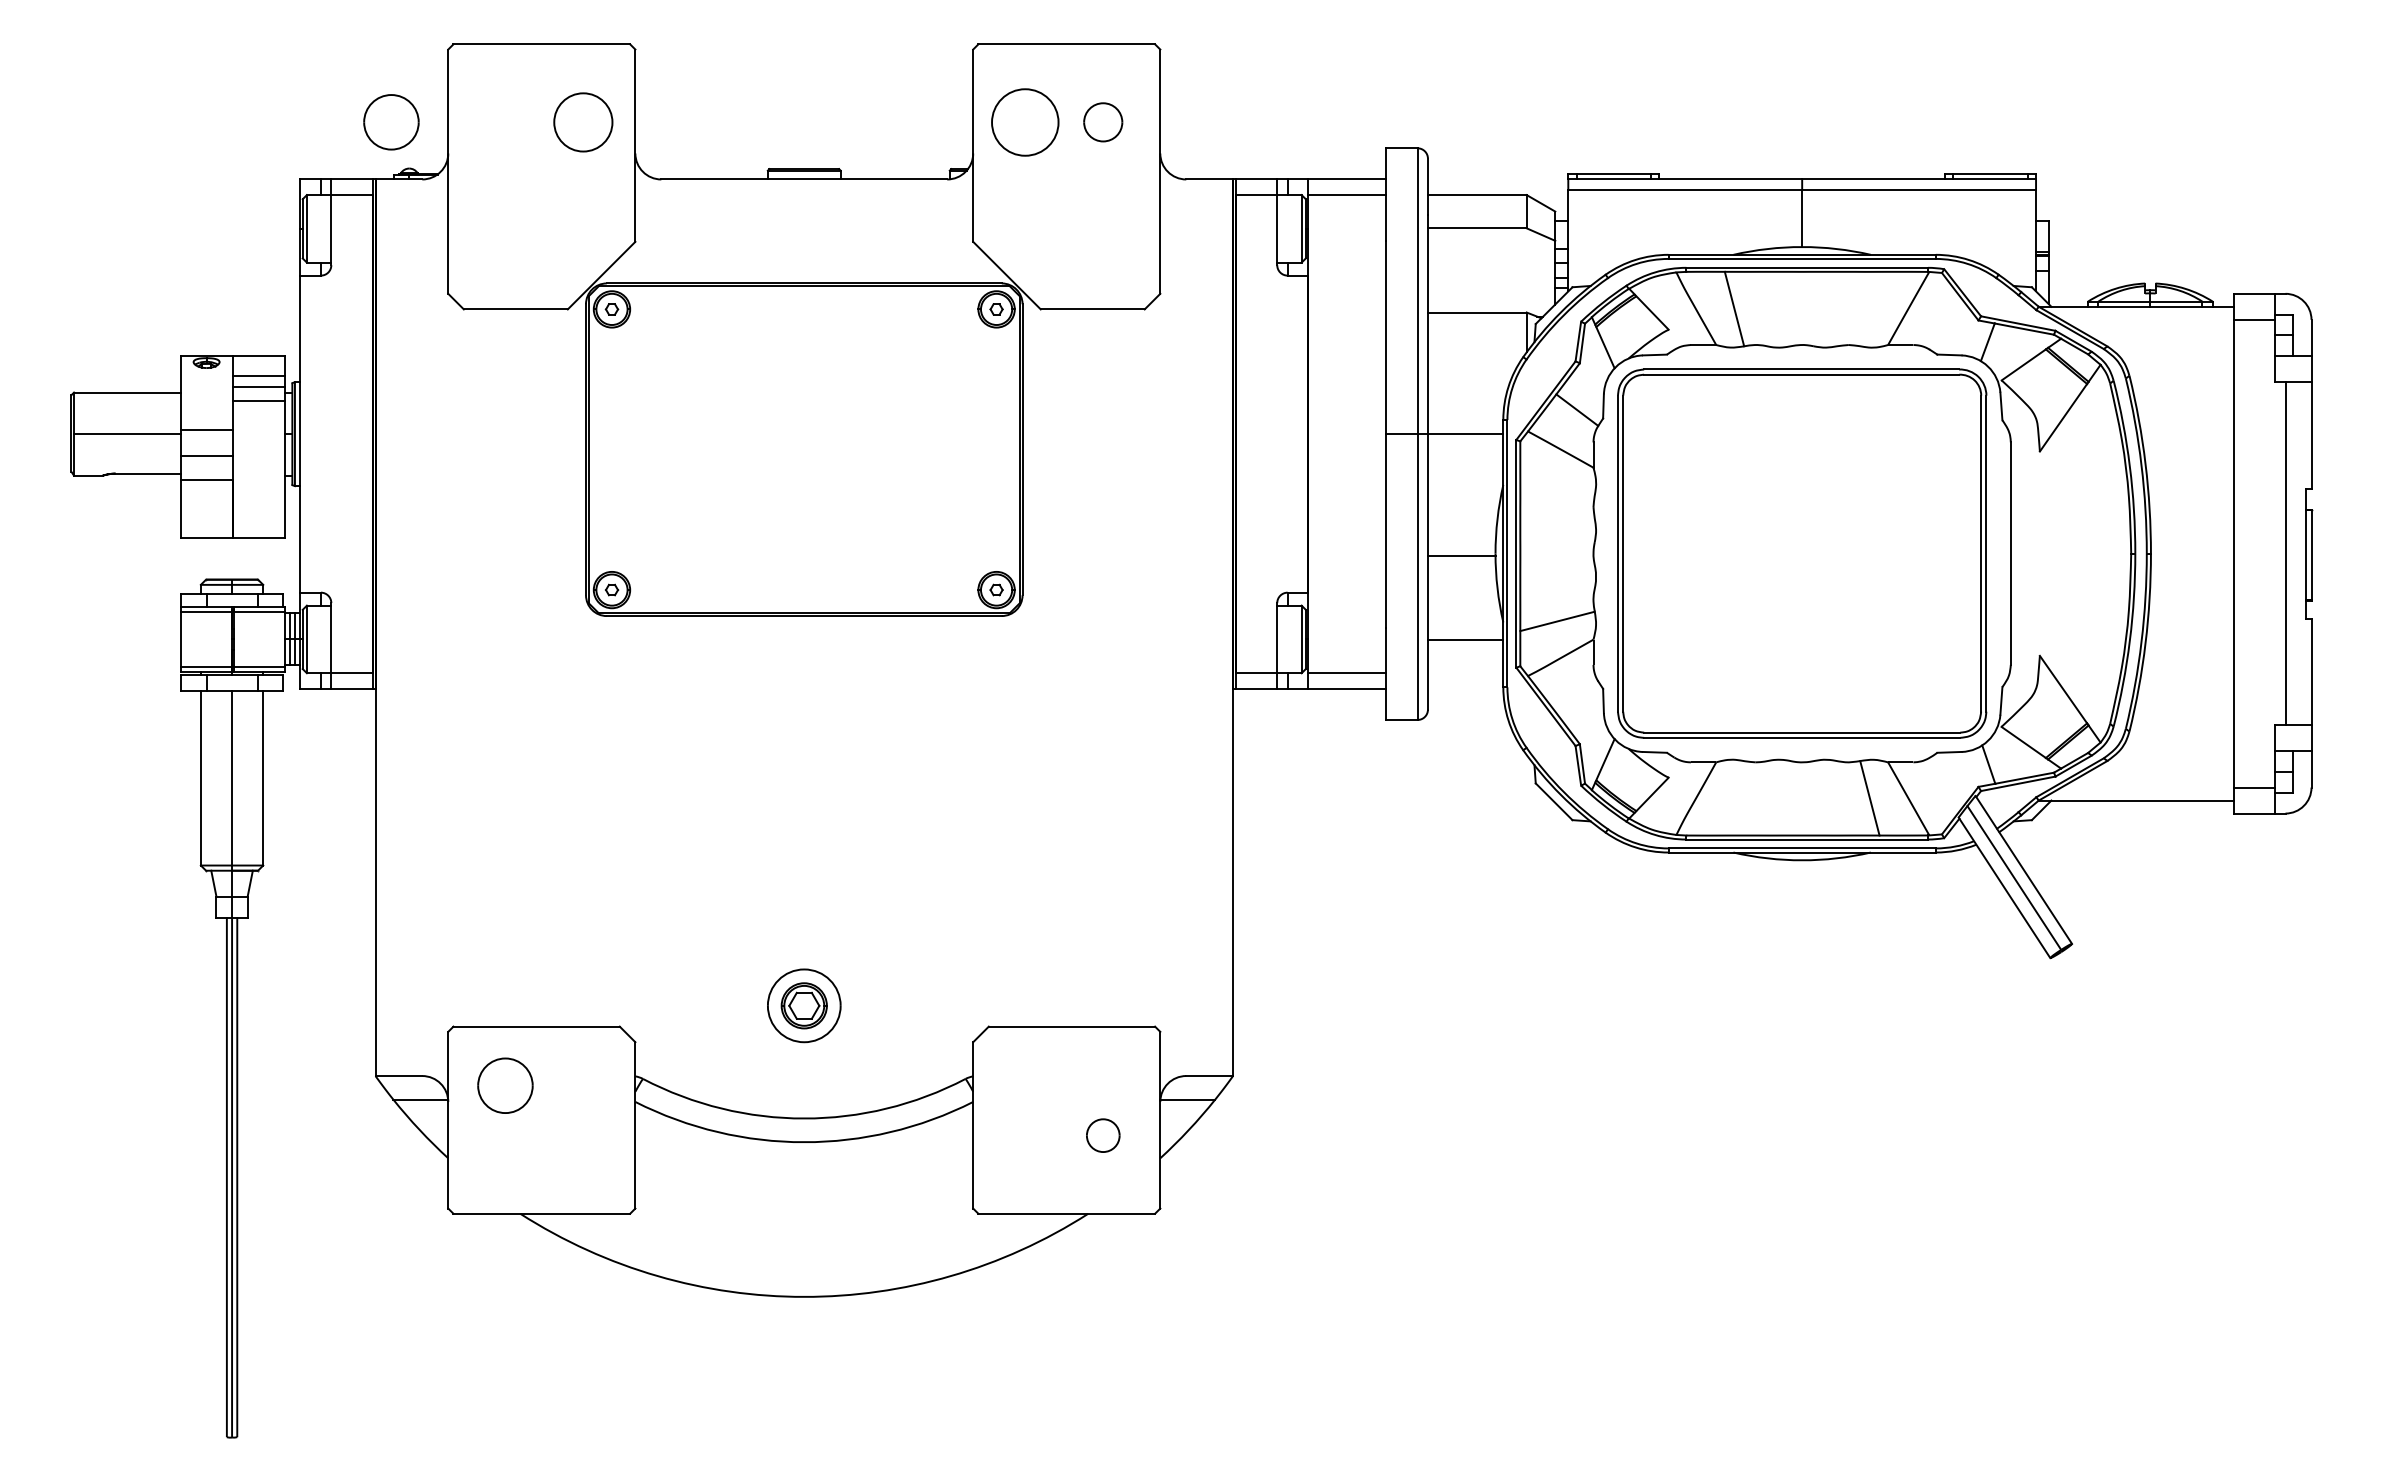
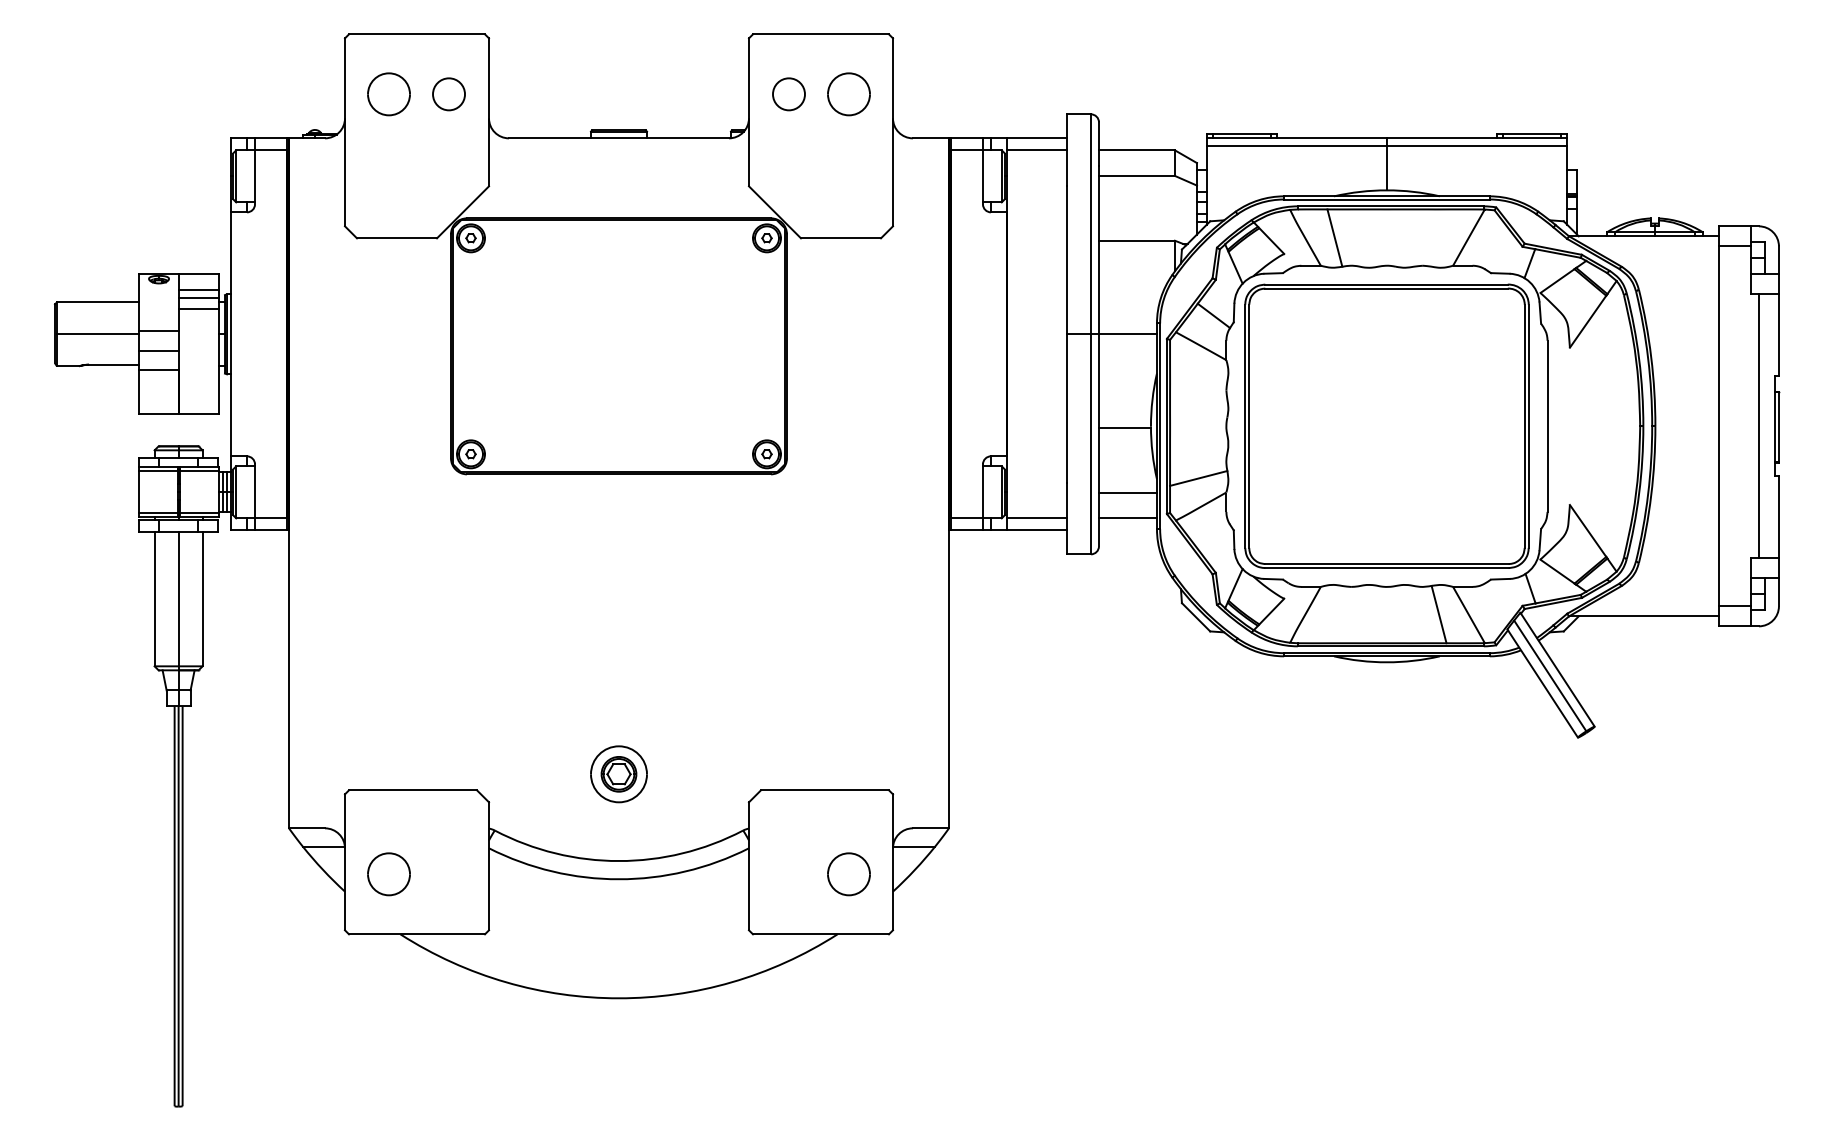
circle: (583, 121) -> (449, 93), size x0.71
circle: (1024, 121) -> (788, 93), size x0.62
part: (391, 122) -> (389, 94), moved
part: (1103, 122) -> (849, 94), size x1.43
line: (1465, 673) -> (1127, 518), added
part: (505, 1085) -> (389, 874), moved
part: (1103, 1135) -> (849, 874), size x1.67

